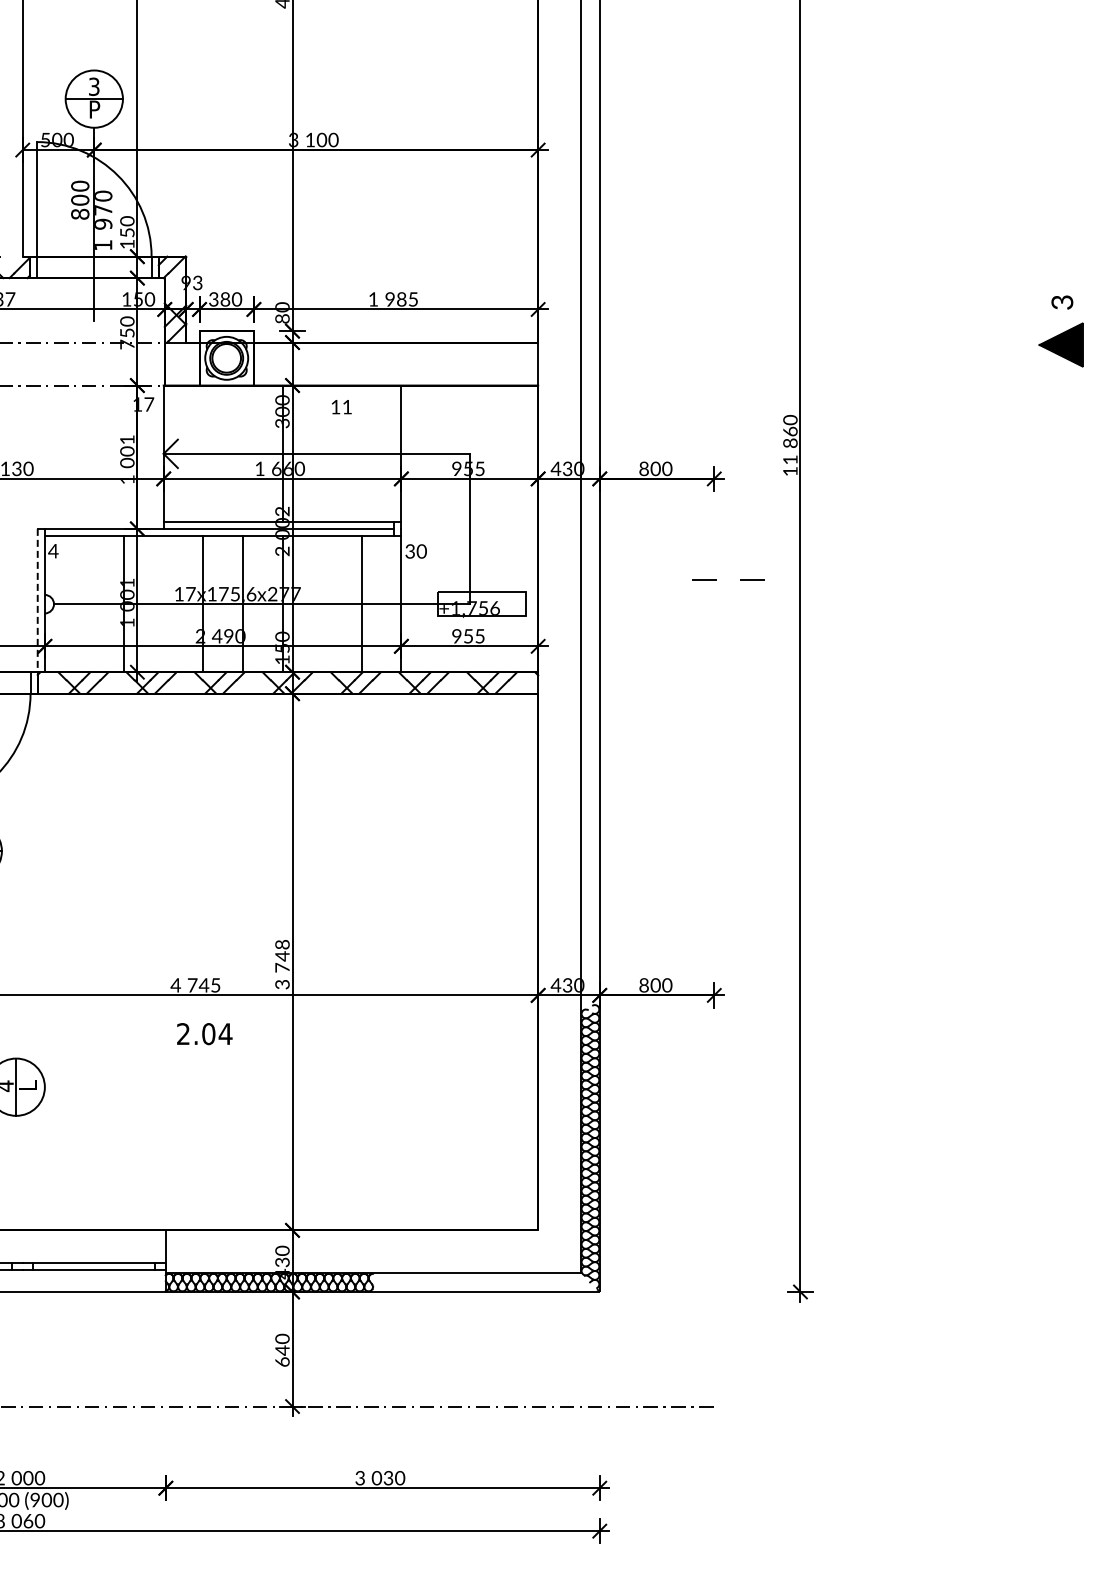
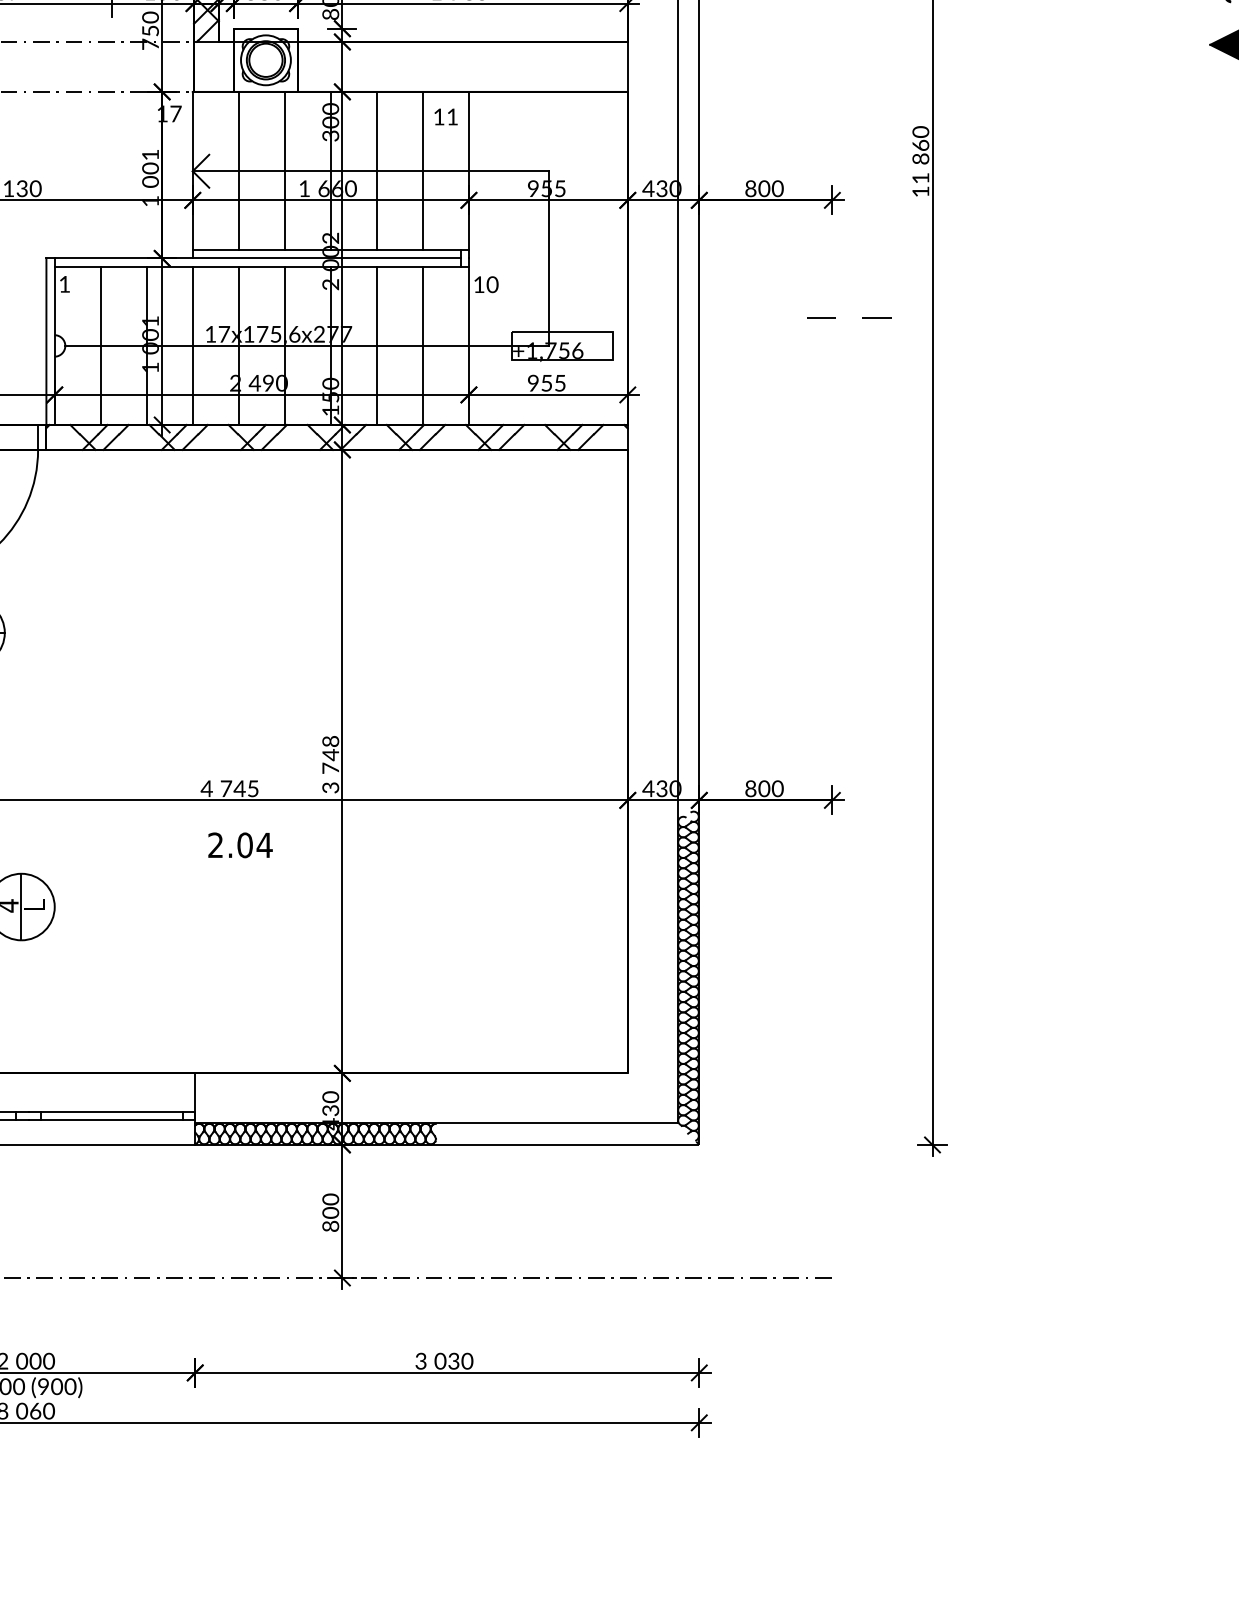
text: (341, 407) -> (445, 117), moved
line: (203, 453) -> (238, 170), added
line: (242, 453) -> (284, 170), added
line: (322, 453) -> (377, 170), added
line: (361, 453) -> (422, 170), added
text: (53, 551) -> (64, 284), 4 -> 1
text: (409, 551) -> (478, 284), 30 -> 10
line: (37, 600) -> (46, 341), dashed -> solid
line: (84, 604) -> (100, 346), added
line: (163, 604) -> (192, 346), added
line: (322, 604) -> (377, 346), added
text: (282, 1355) -> (330, 1218), 640 -> 800

